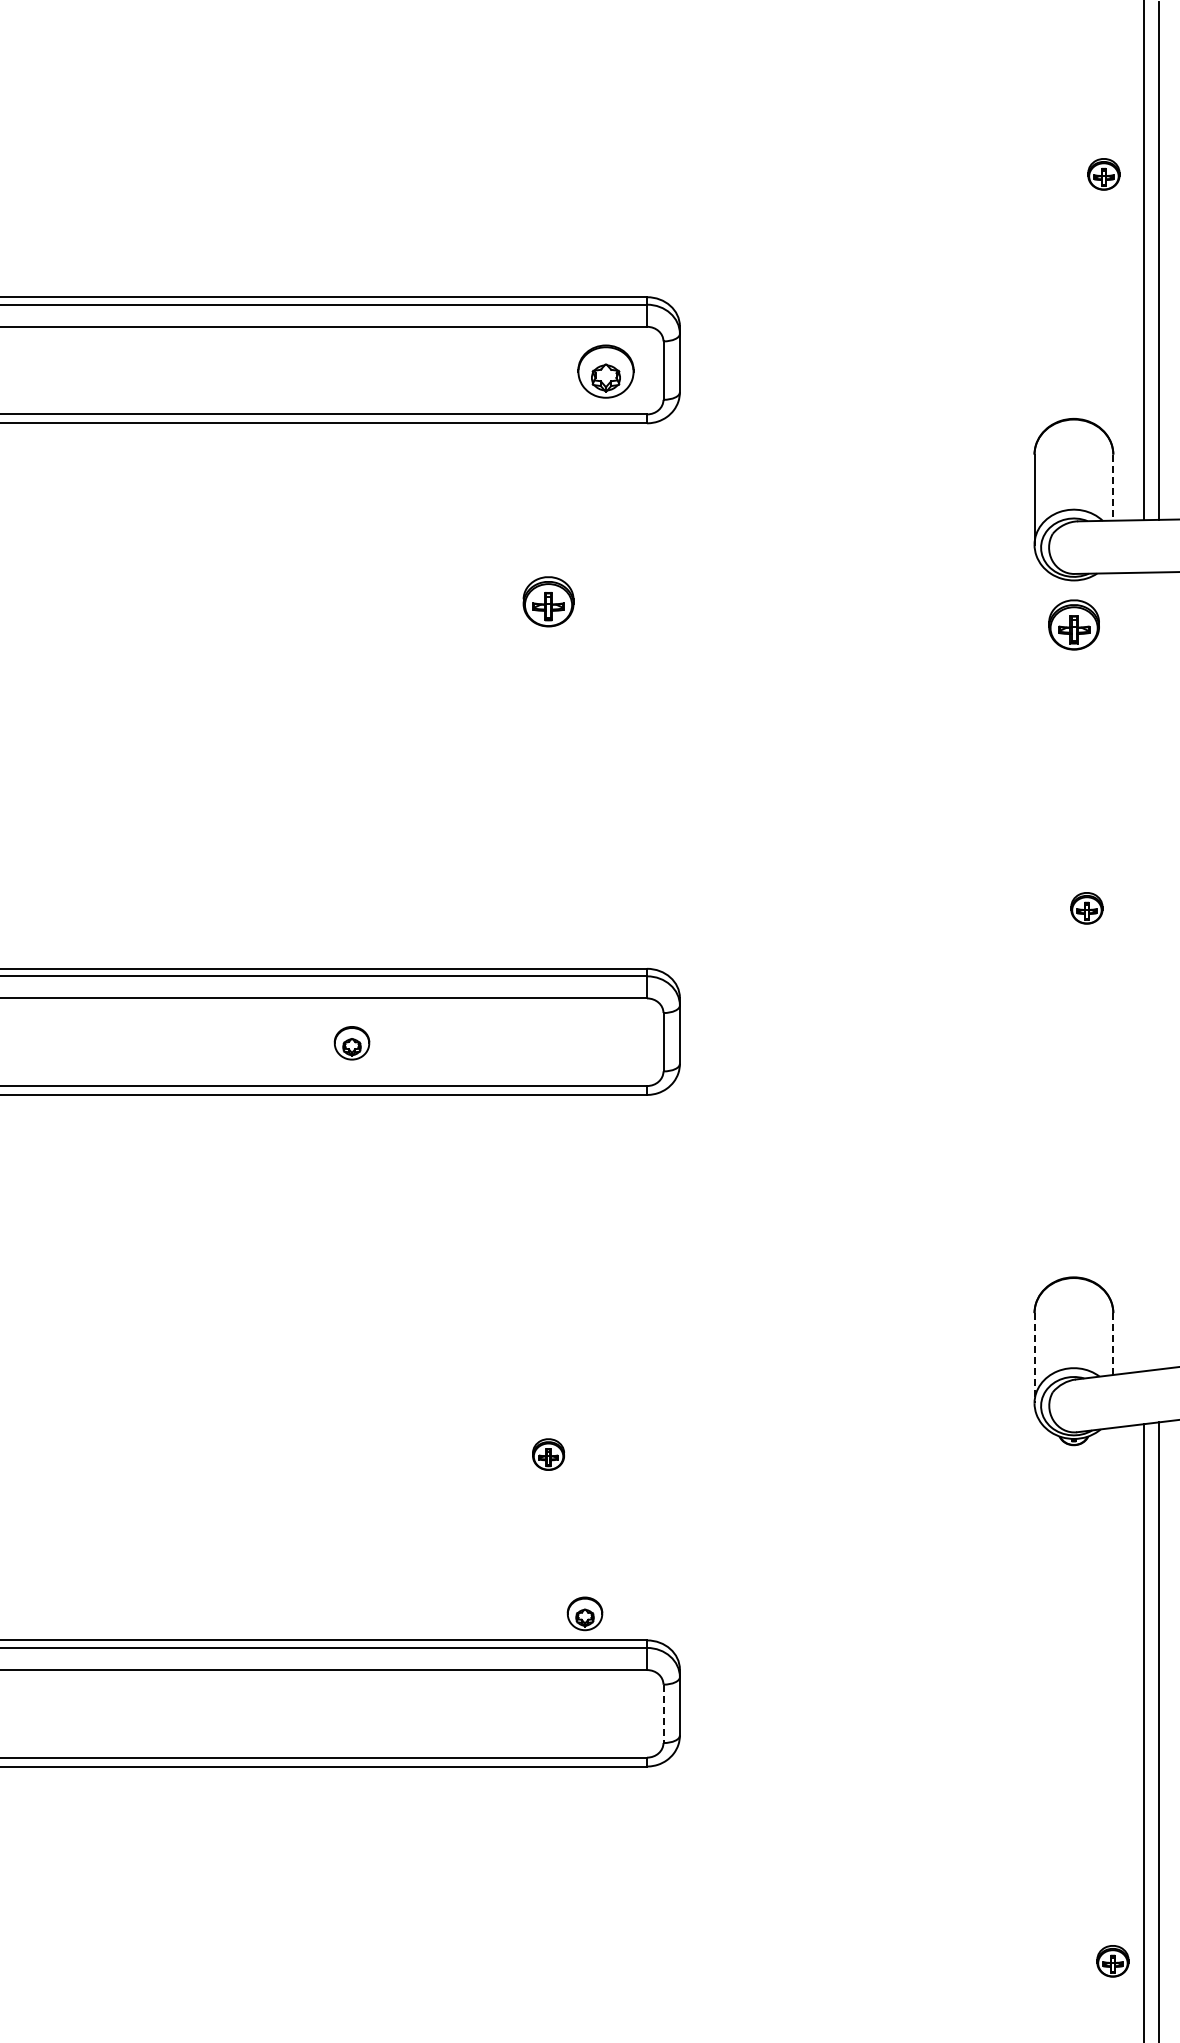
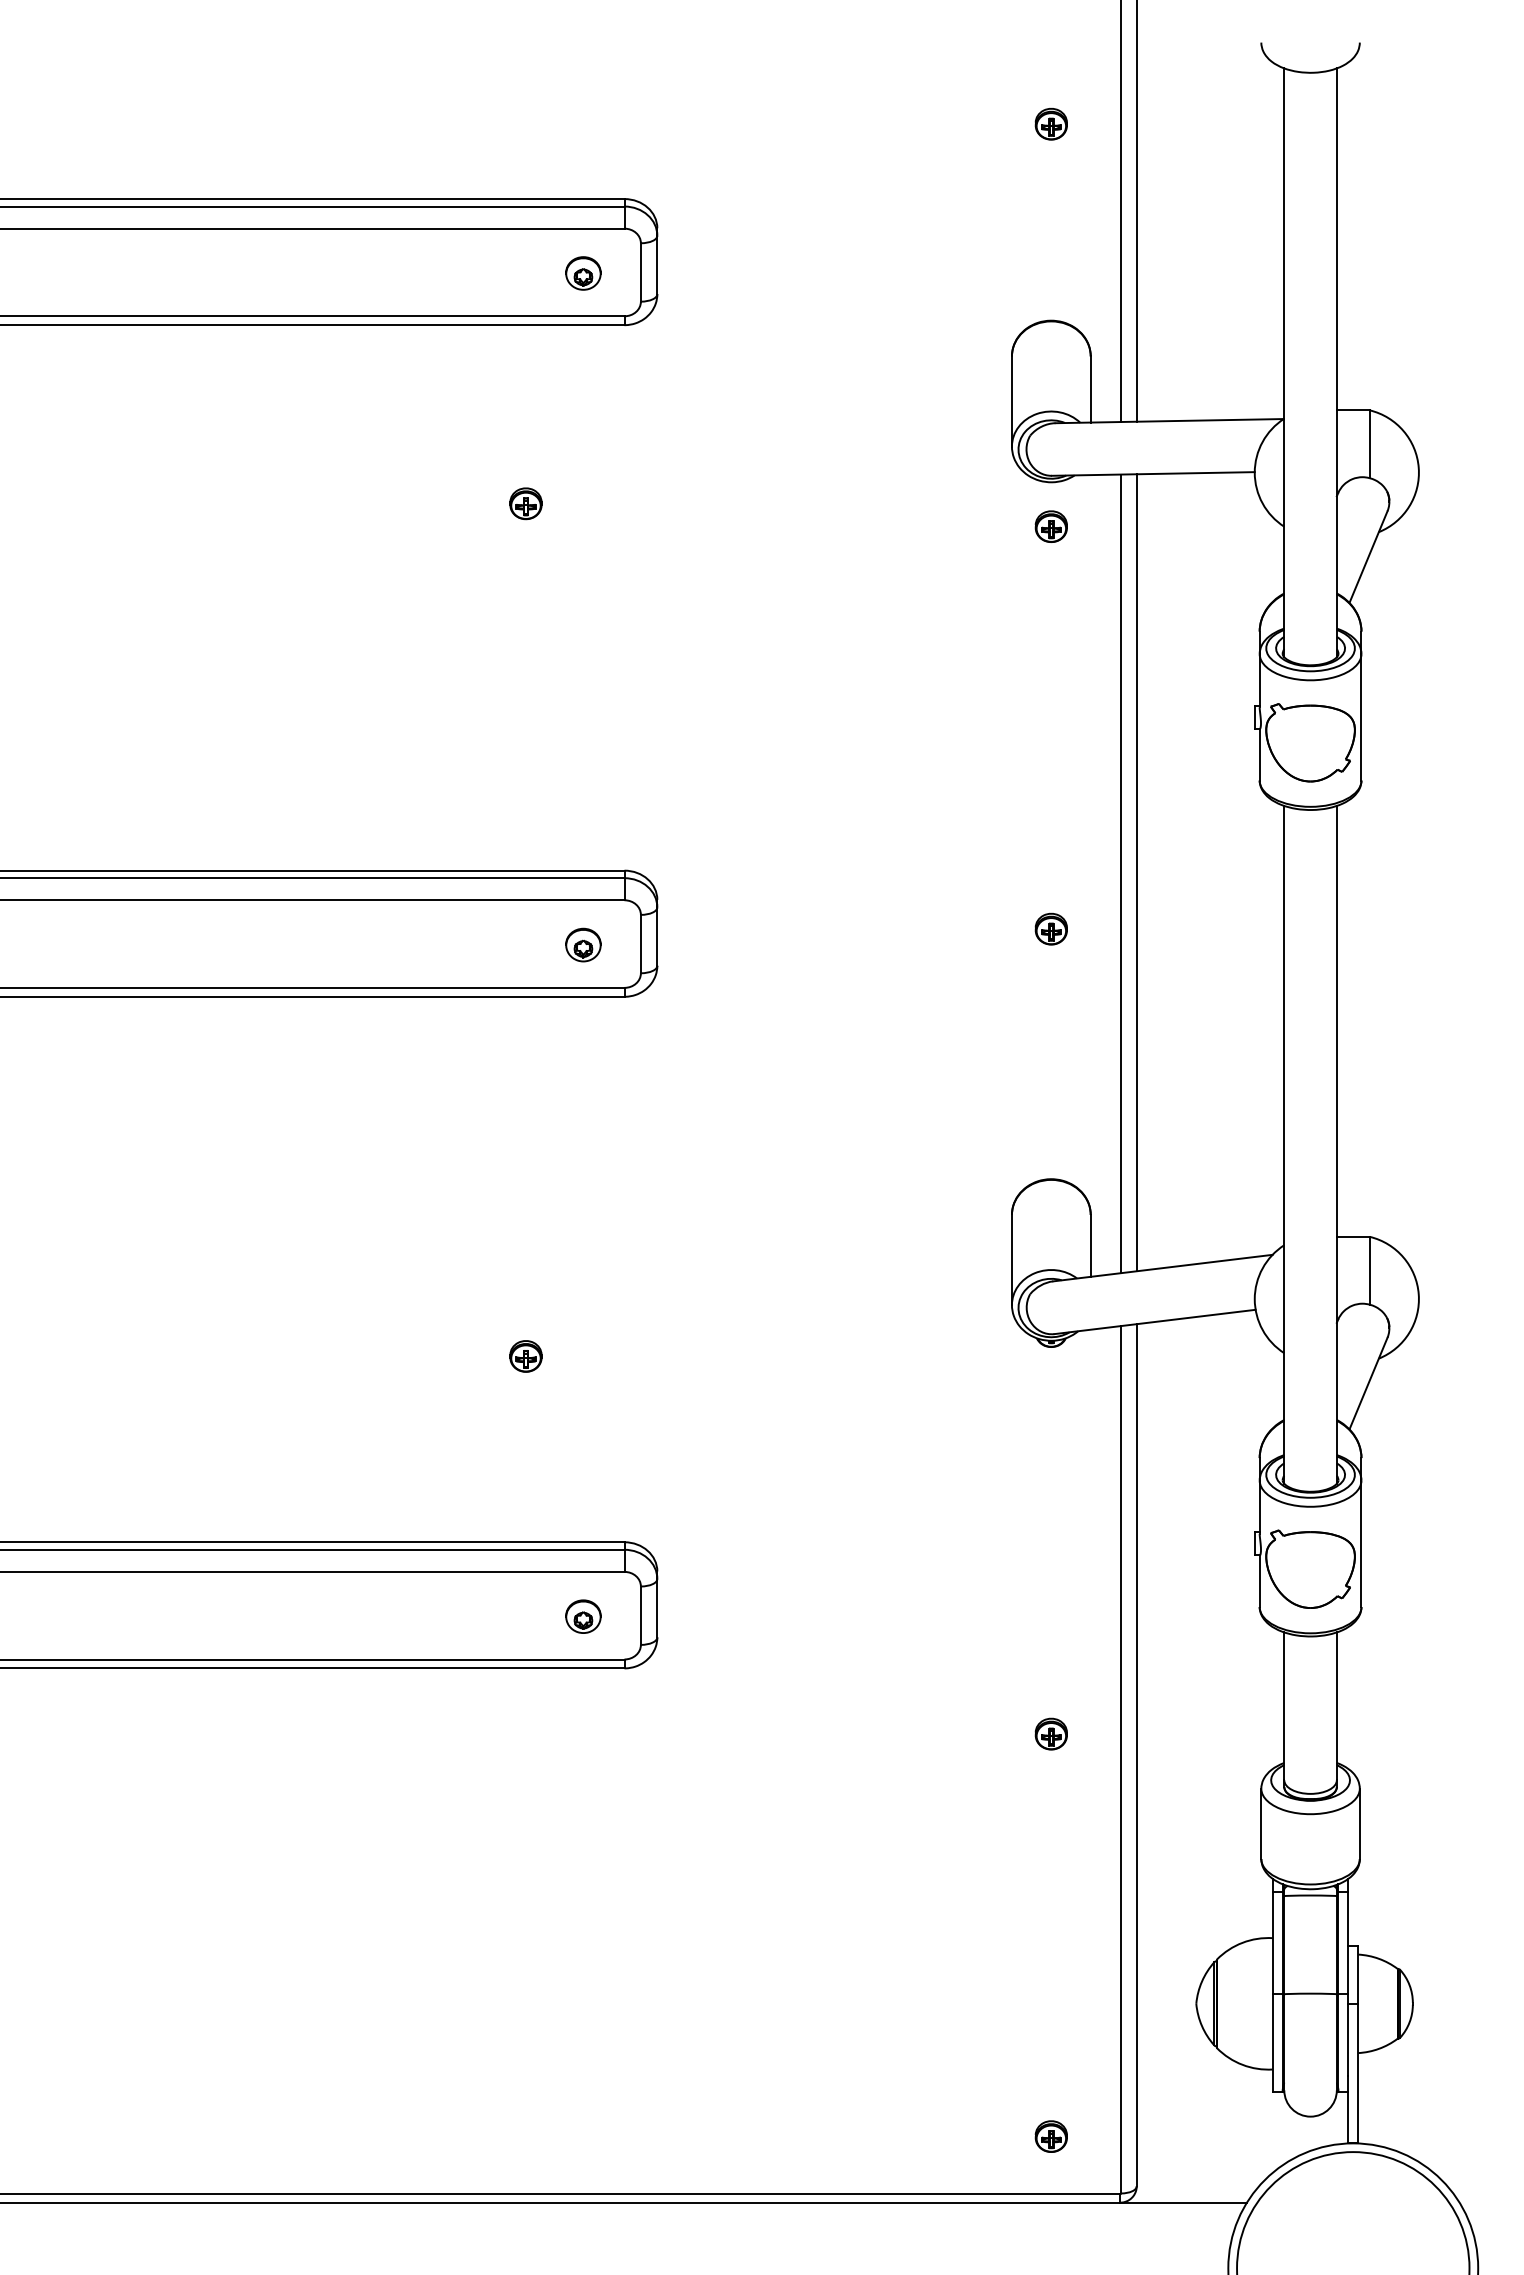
part: (1103, 174) -> (1050, 124), moved
part: (606, 371) -> (583, 273), size x0.62
line: (1113, 488) -> (1090, 390), dashed -> solid
part: (548, 601) -> (525, 503), size x0.62
part: (1073, 624) -> (1050, 526), size x0.62
part: (1086, 907) -> (1050, 928), moved
line: (1159, 970) -> (1136, 872), added
line: (1144, 971) -> (1121, 873), added
part: (352, 1042) -> (583, 944), moved
line: (1113, 1343) -> (1090, 1245), dashed -> solid
line: (1034, 1358) -> (1011, 1260), dashed -> solid
part: (585, 1613) -> (583, 1616), moved
line: (663, 1714) -> (640, 1616), dashed -> solid
part: (1112, 1960) -> (1050, 1733), moved

